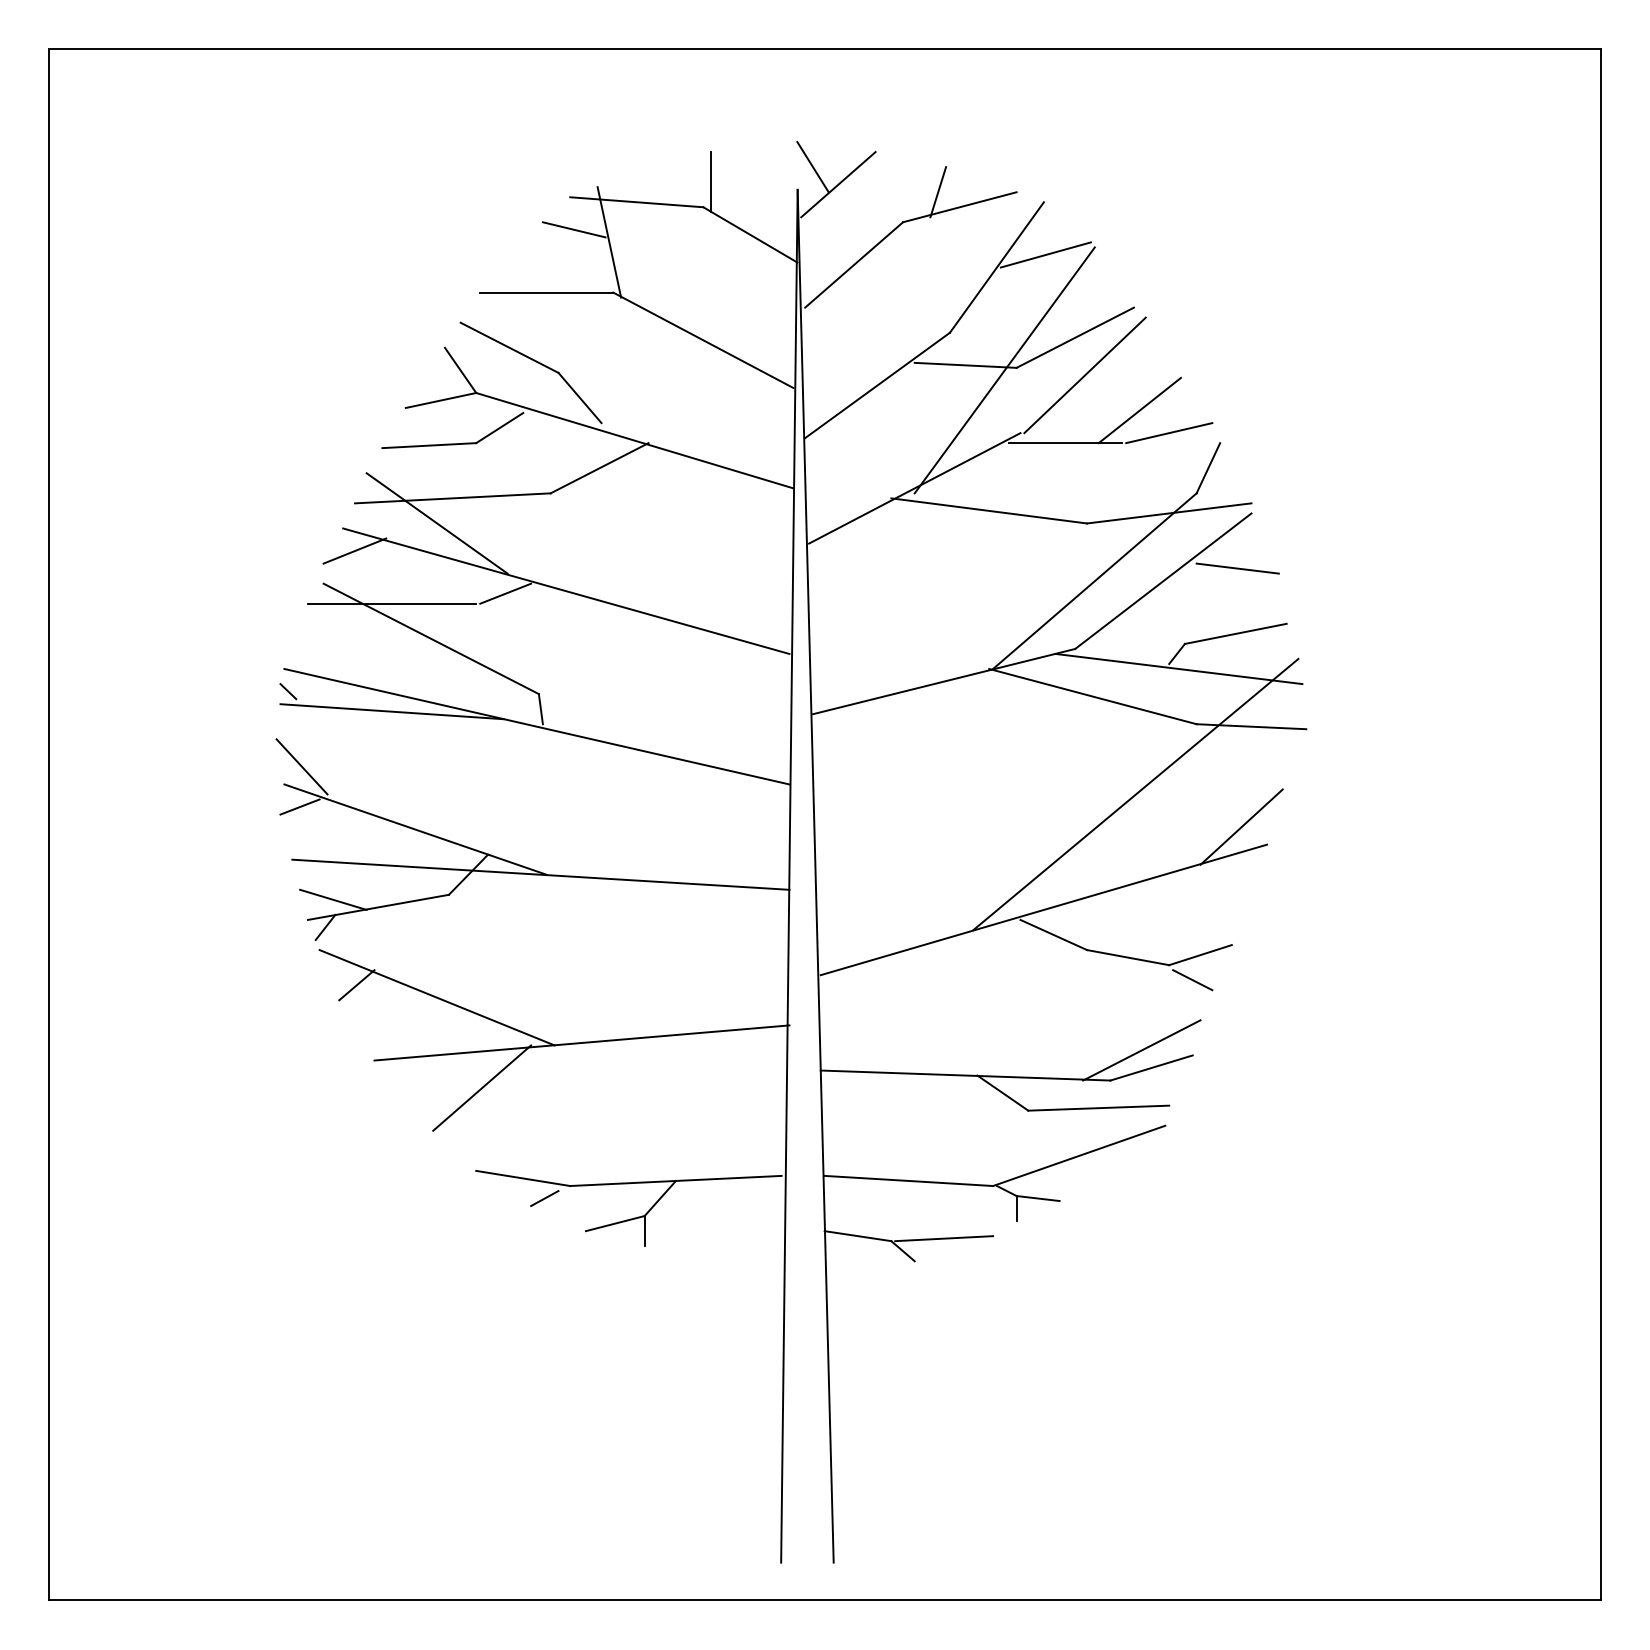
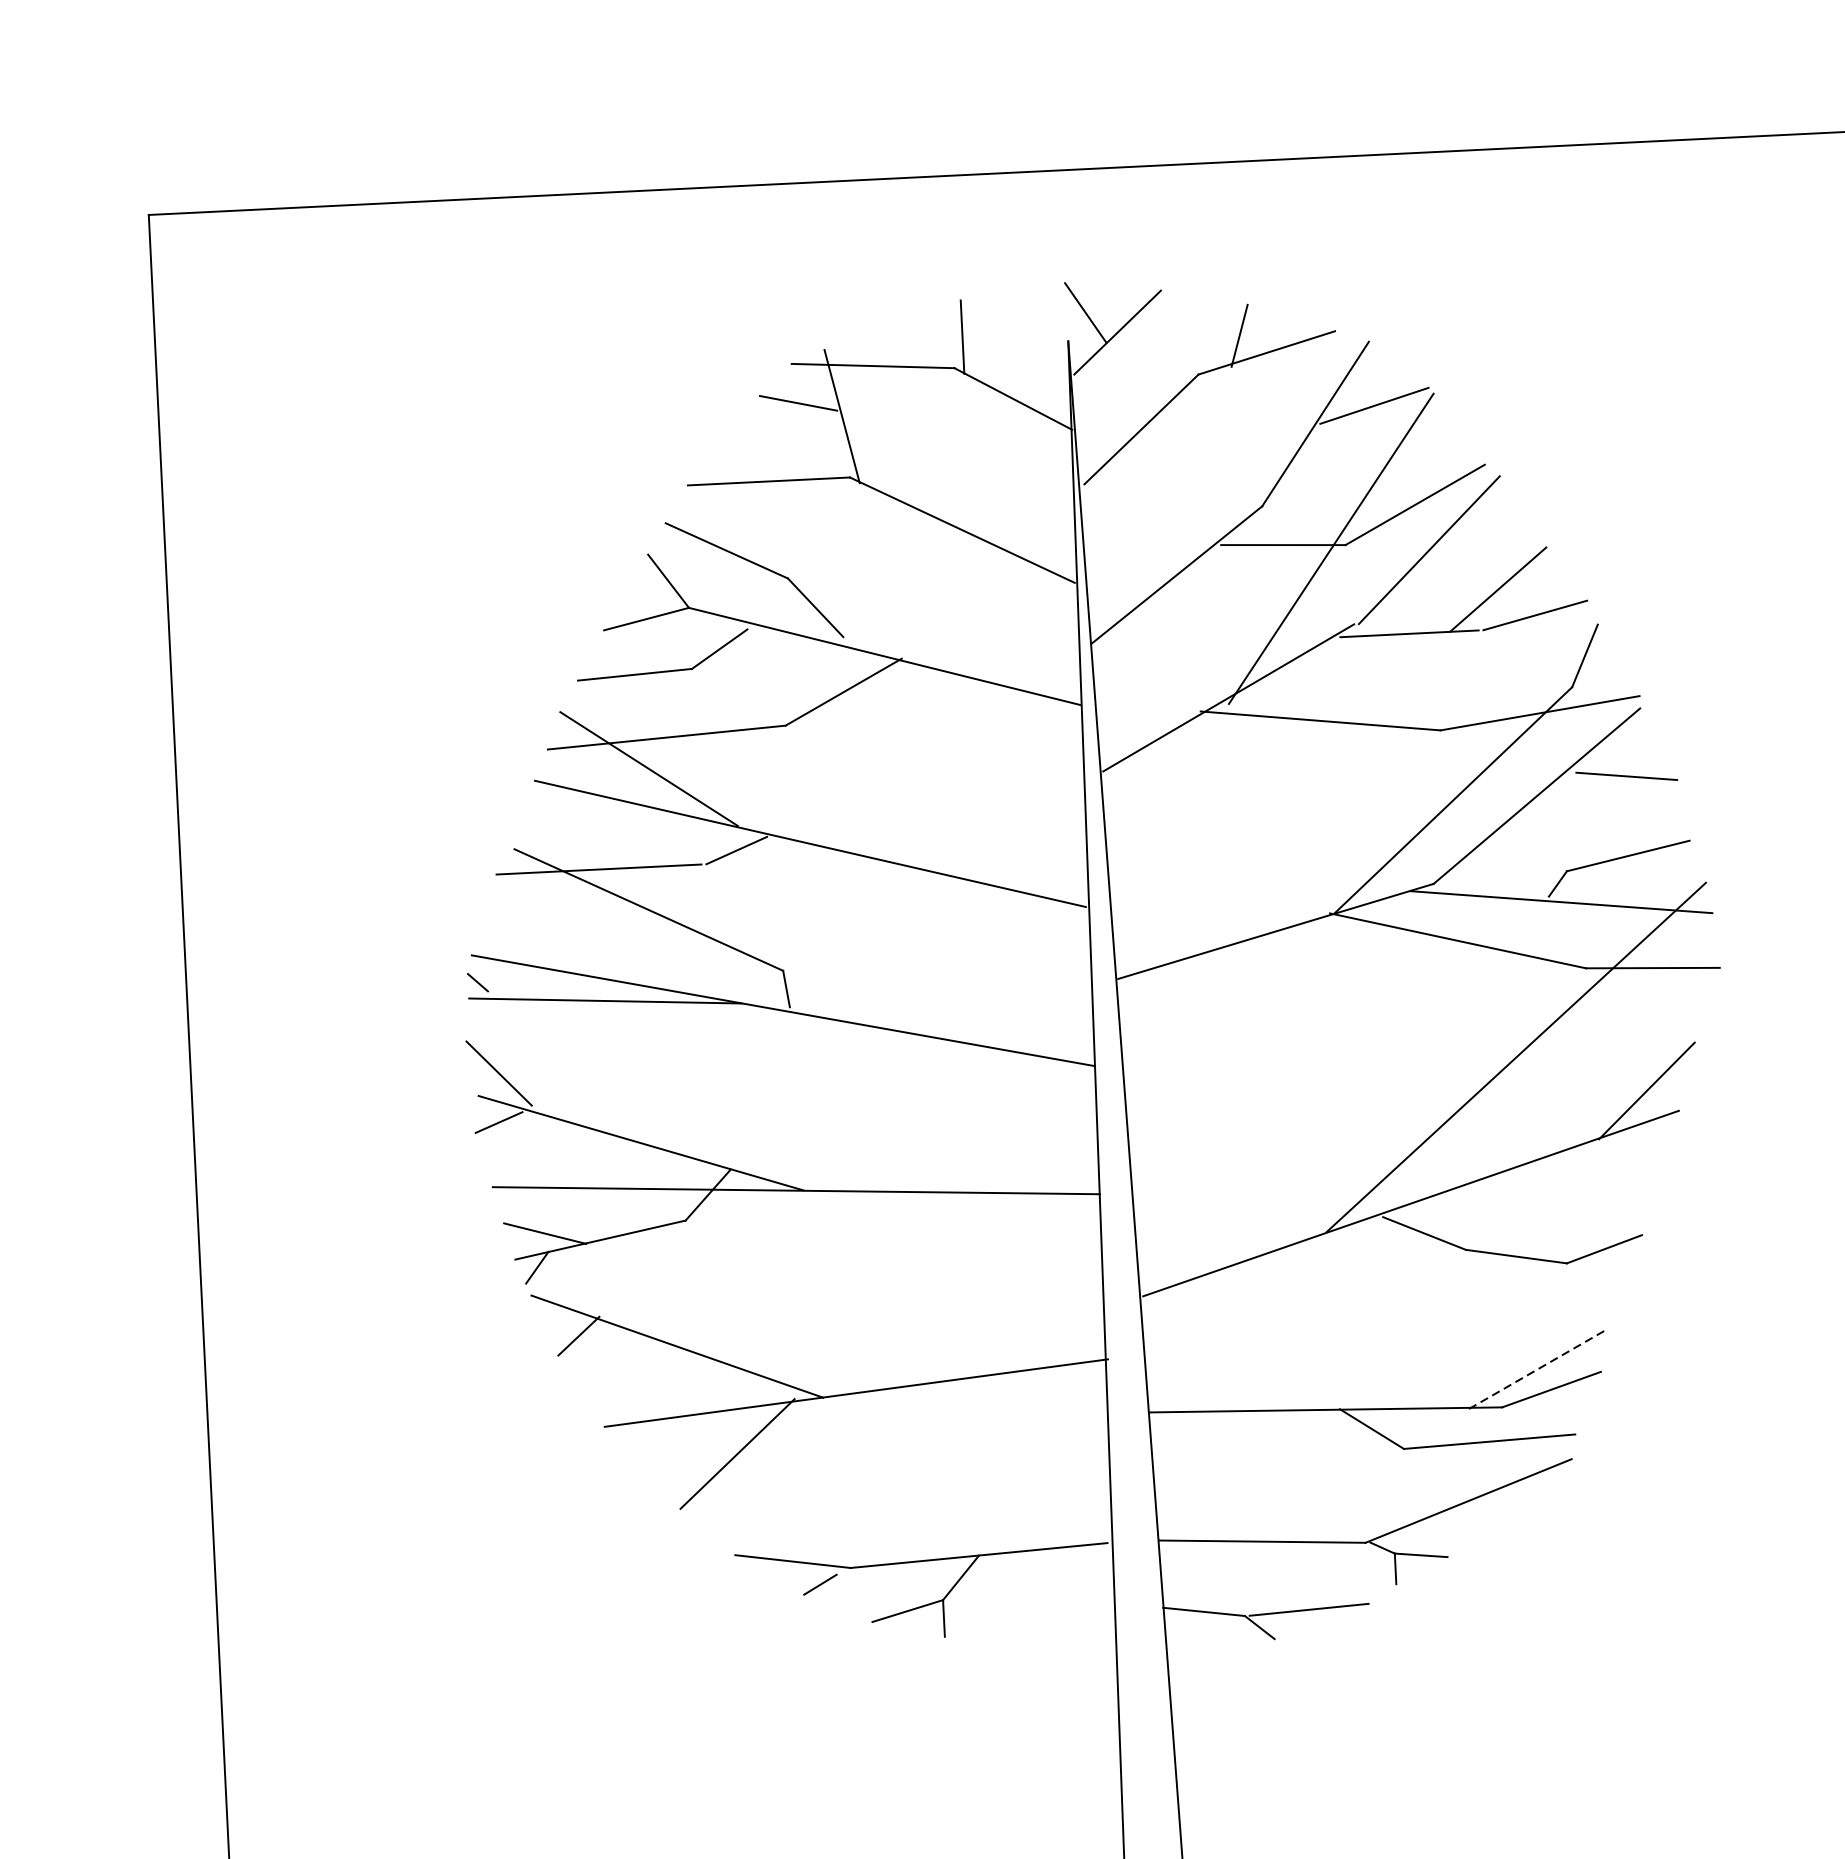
line: (354, 550) -> (550, 806), removed
line: (1192, 980) -> (1596, 1280), removed
line: (1141, 1050) -> (1538, 1368), solid -> dashed

